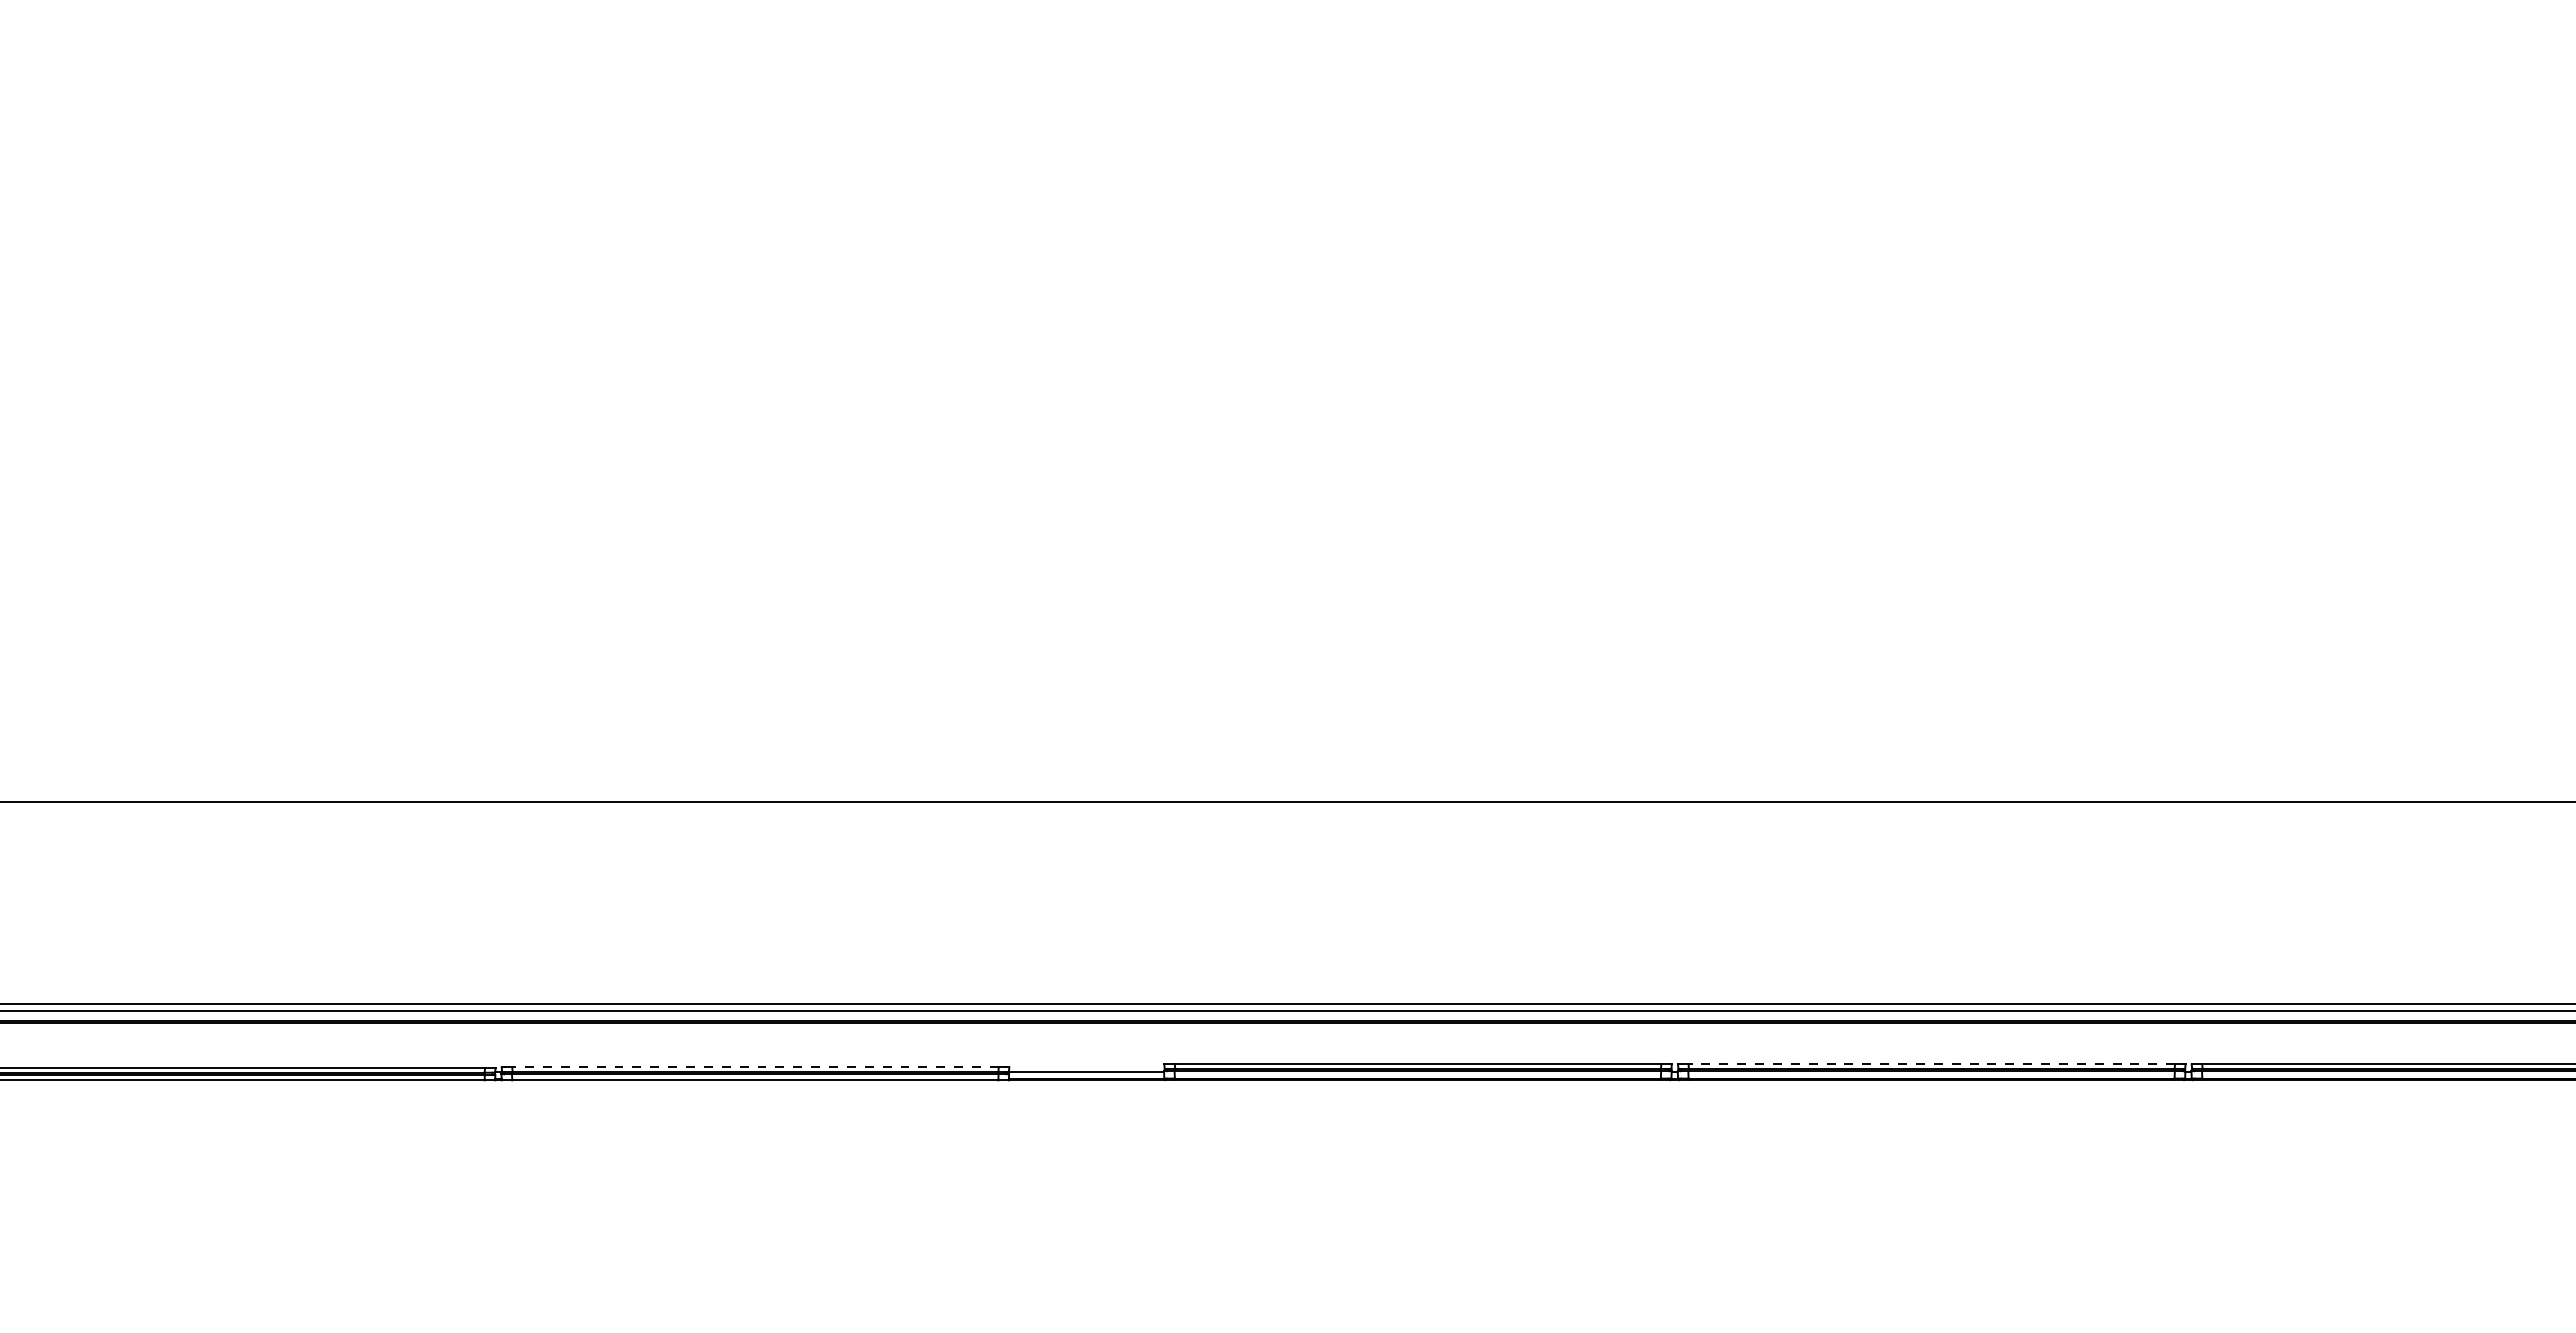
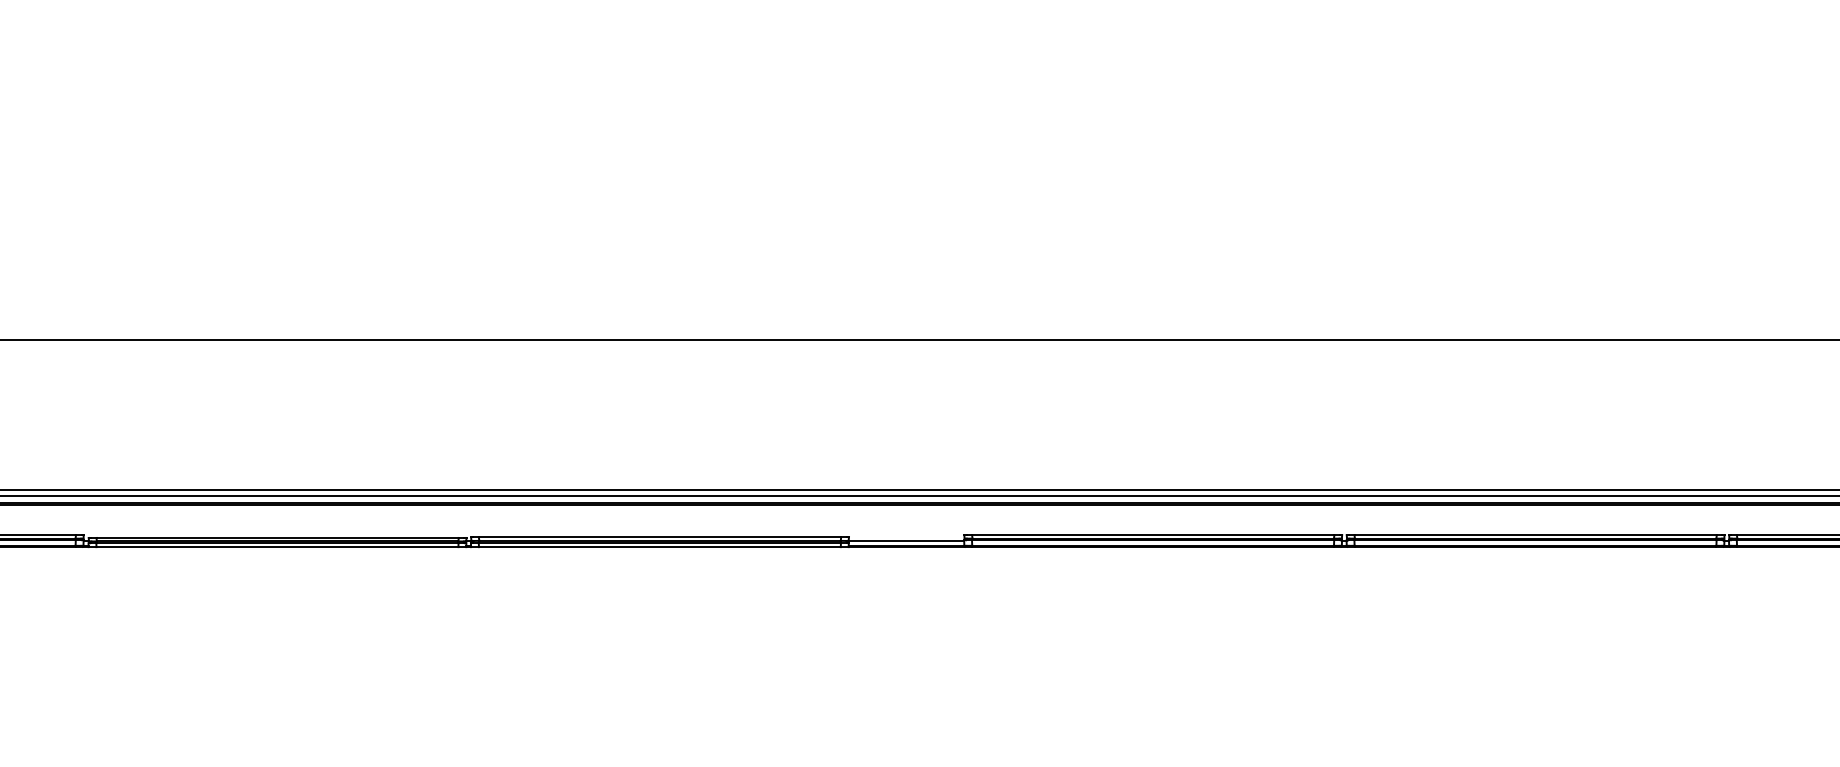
line: (1931, 1064) -> (1535, 535), dashed -> solid
line: (755, 1067) -> (660, 537), dashed -> solid

